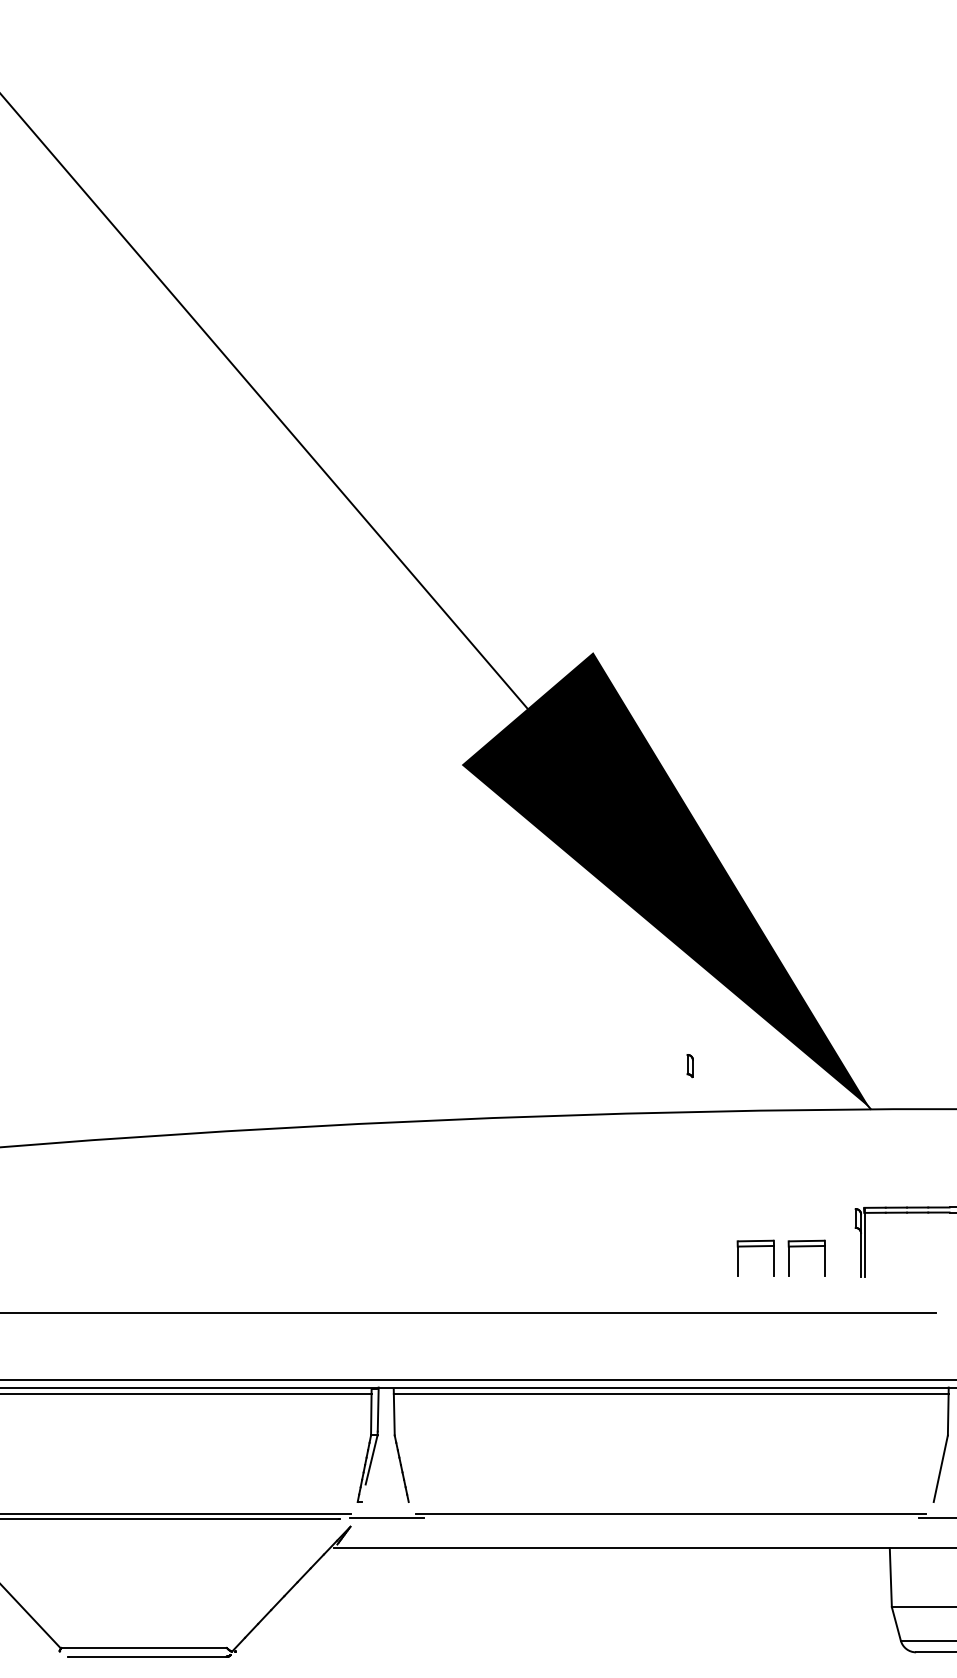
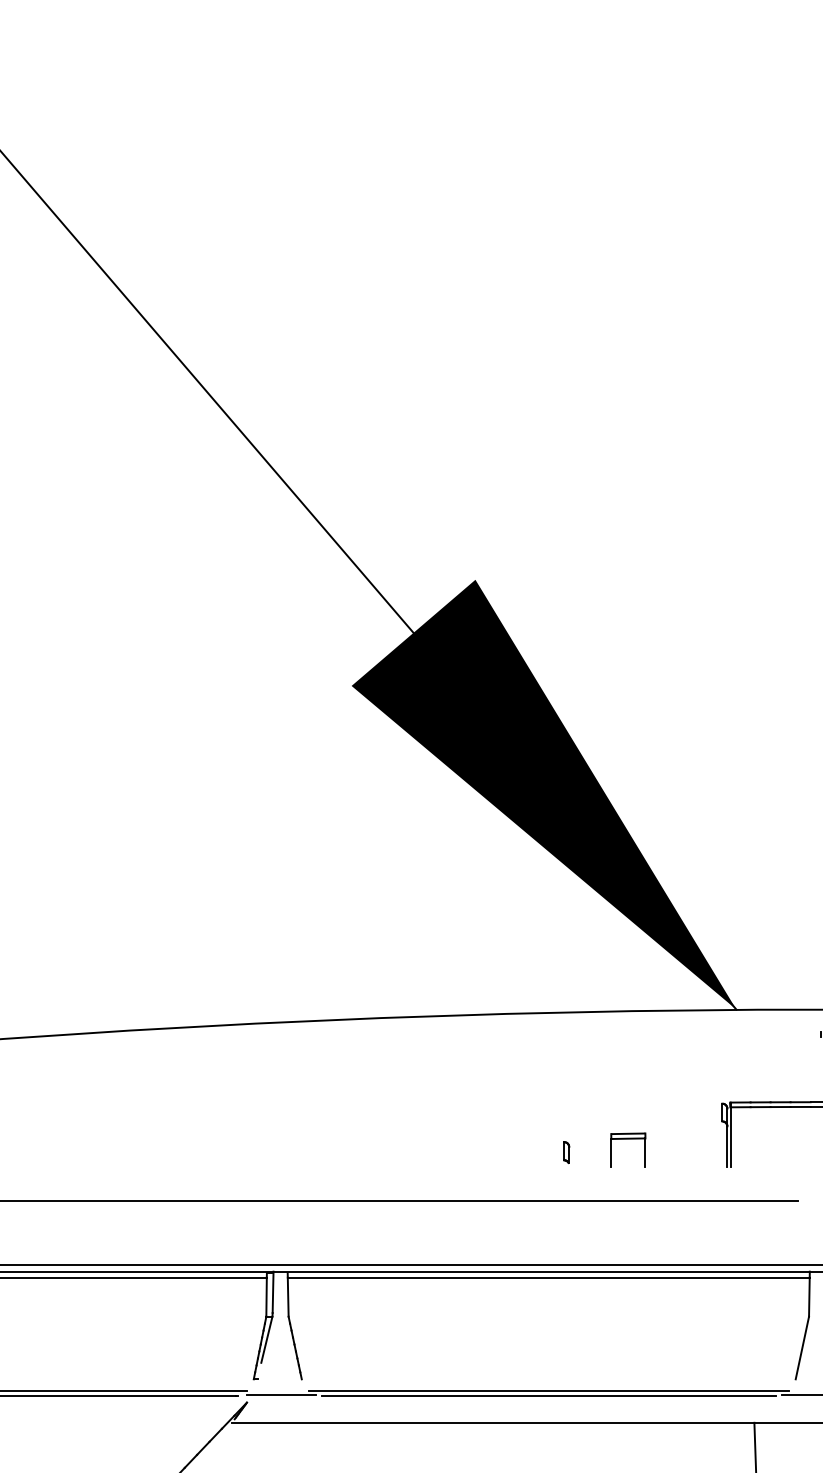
part: (689, 1066) -> (565, 1153), moved
part: (806, 1247) -> (676, 1139), removed
line: (671, 1519) -> (549, 1395), added

